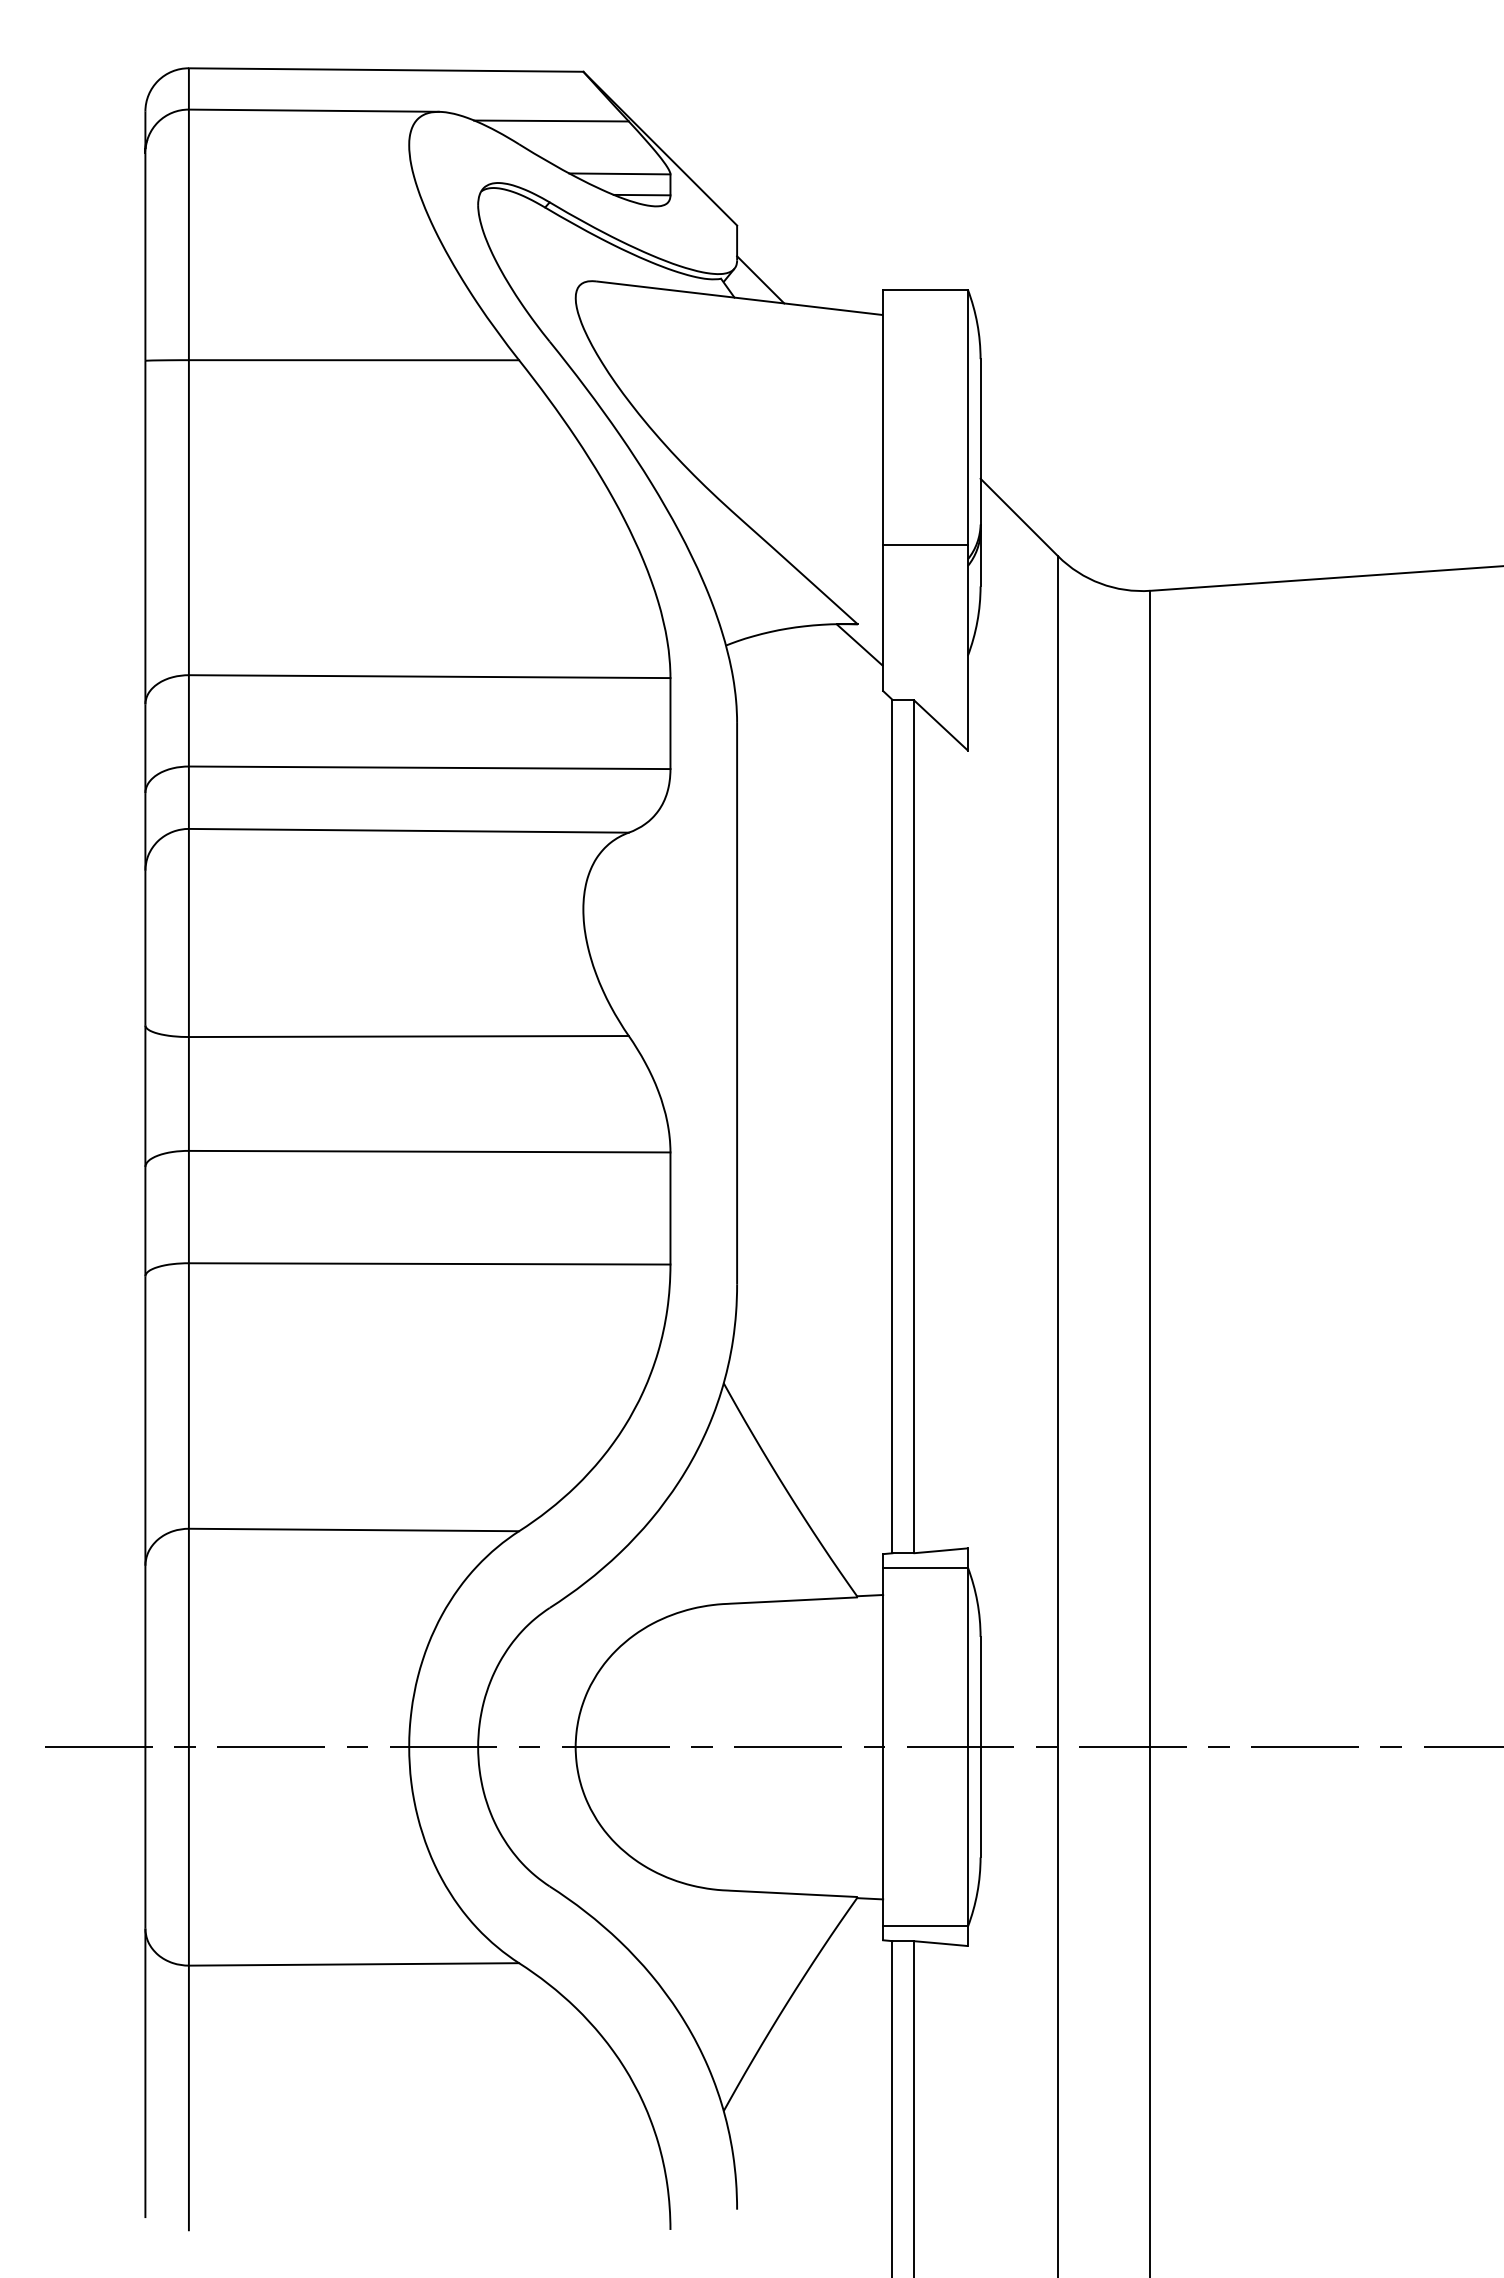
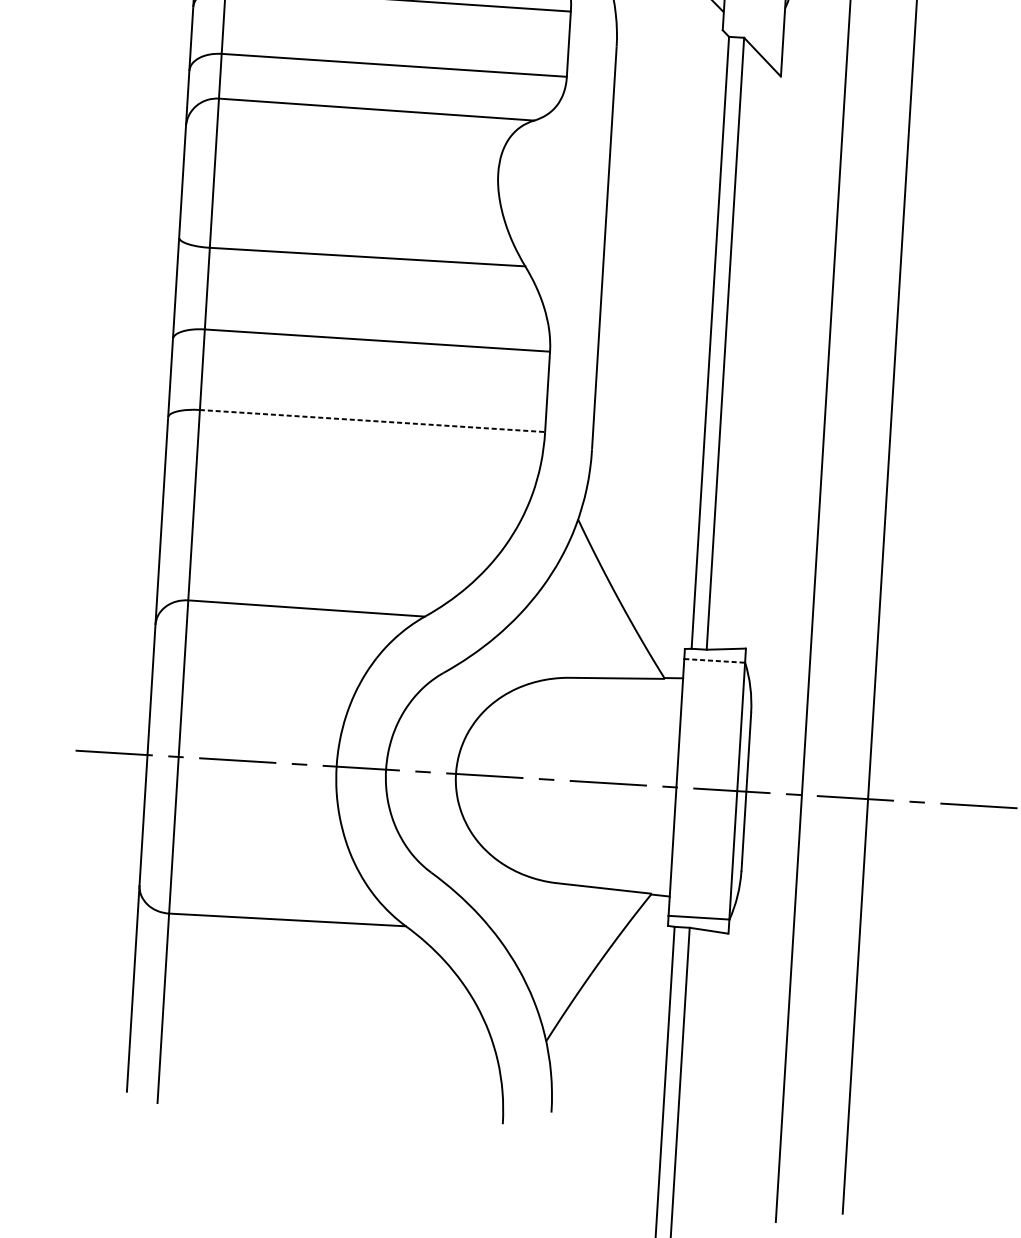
line: (429, 1263) -> (372, 420), solid -> dashed
line: (926, 1568) -> (715, 661), solid -> dashed

